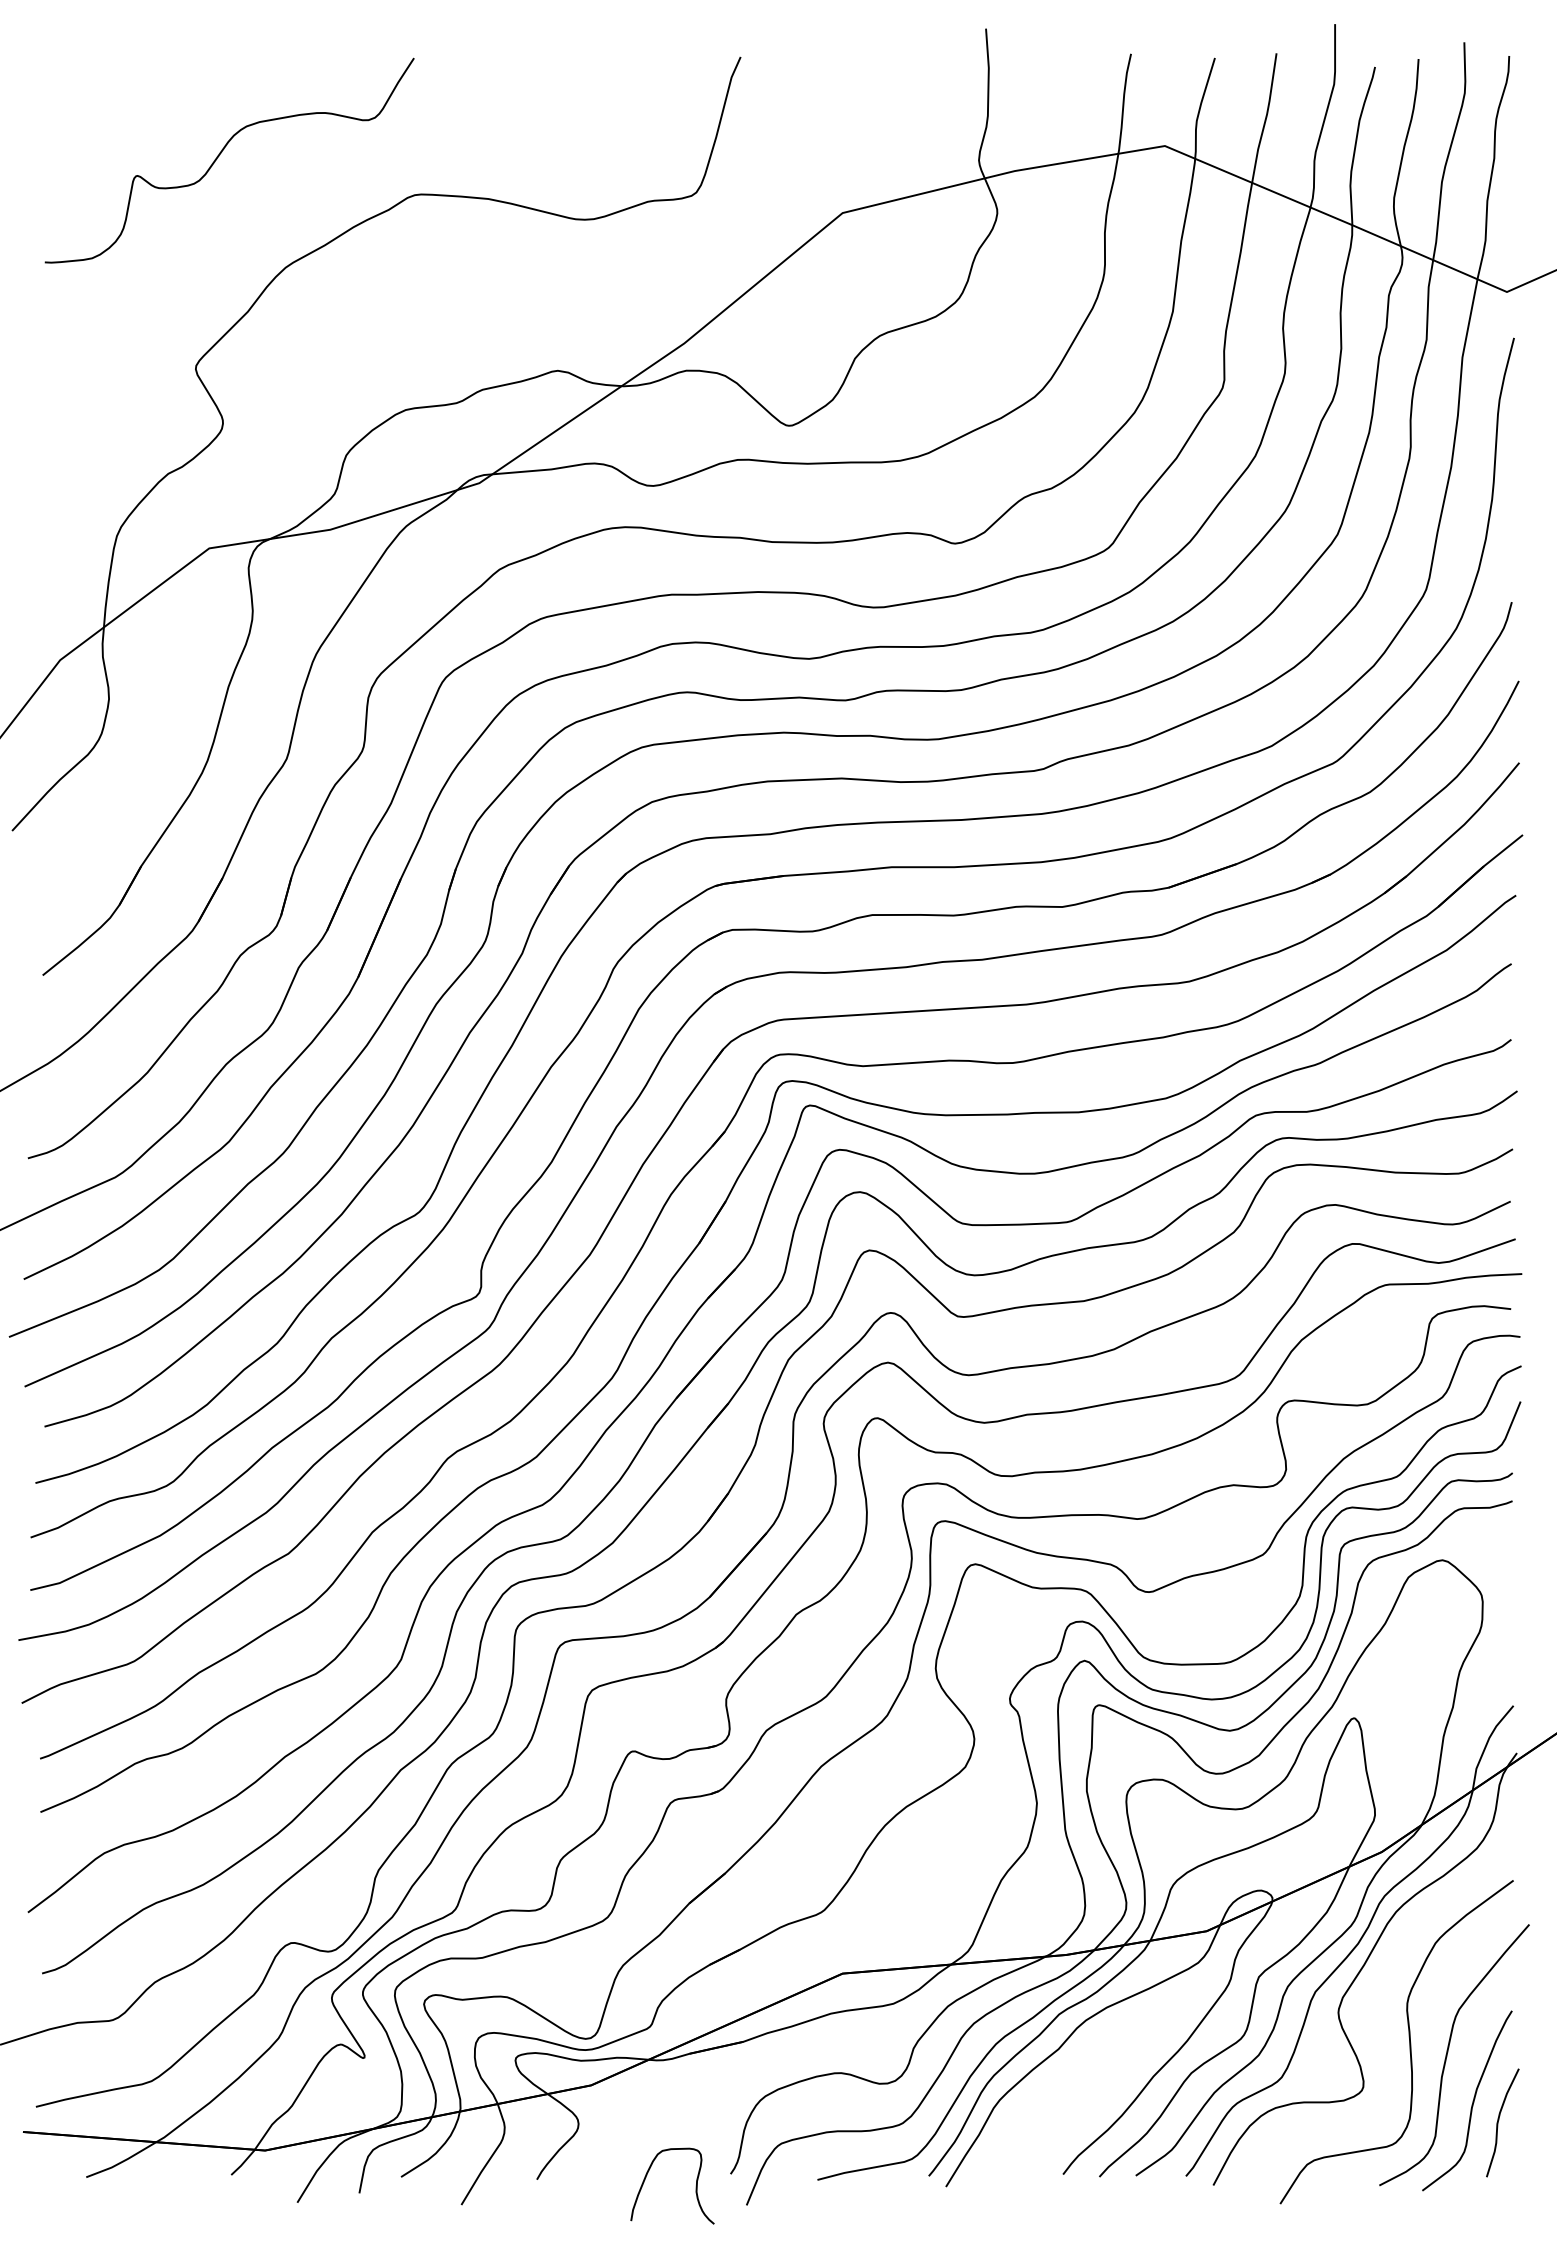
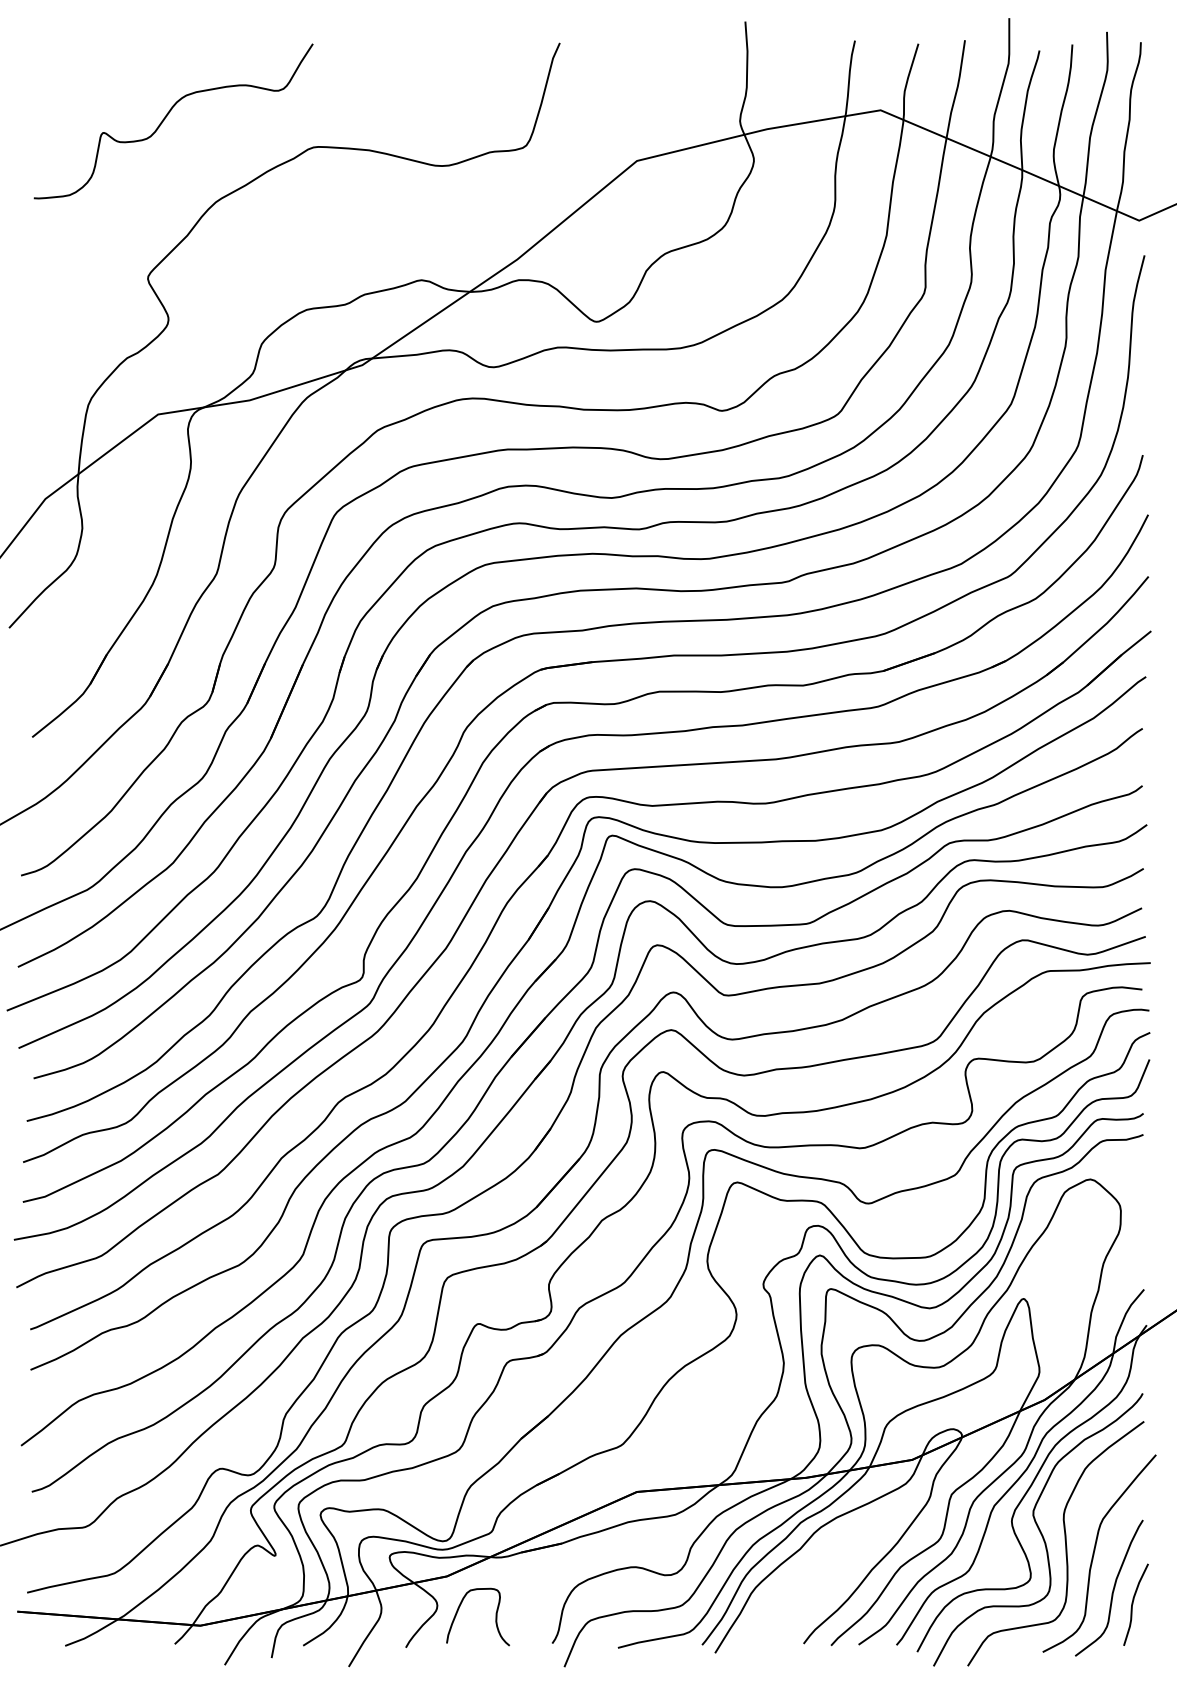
curve: (1373, 2023) -> (1038, 1529), added
curve: (695, 2186) -> (495, 1617), moved

